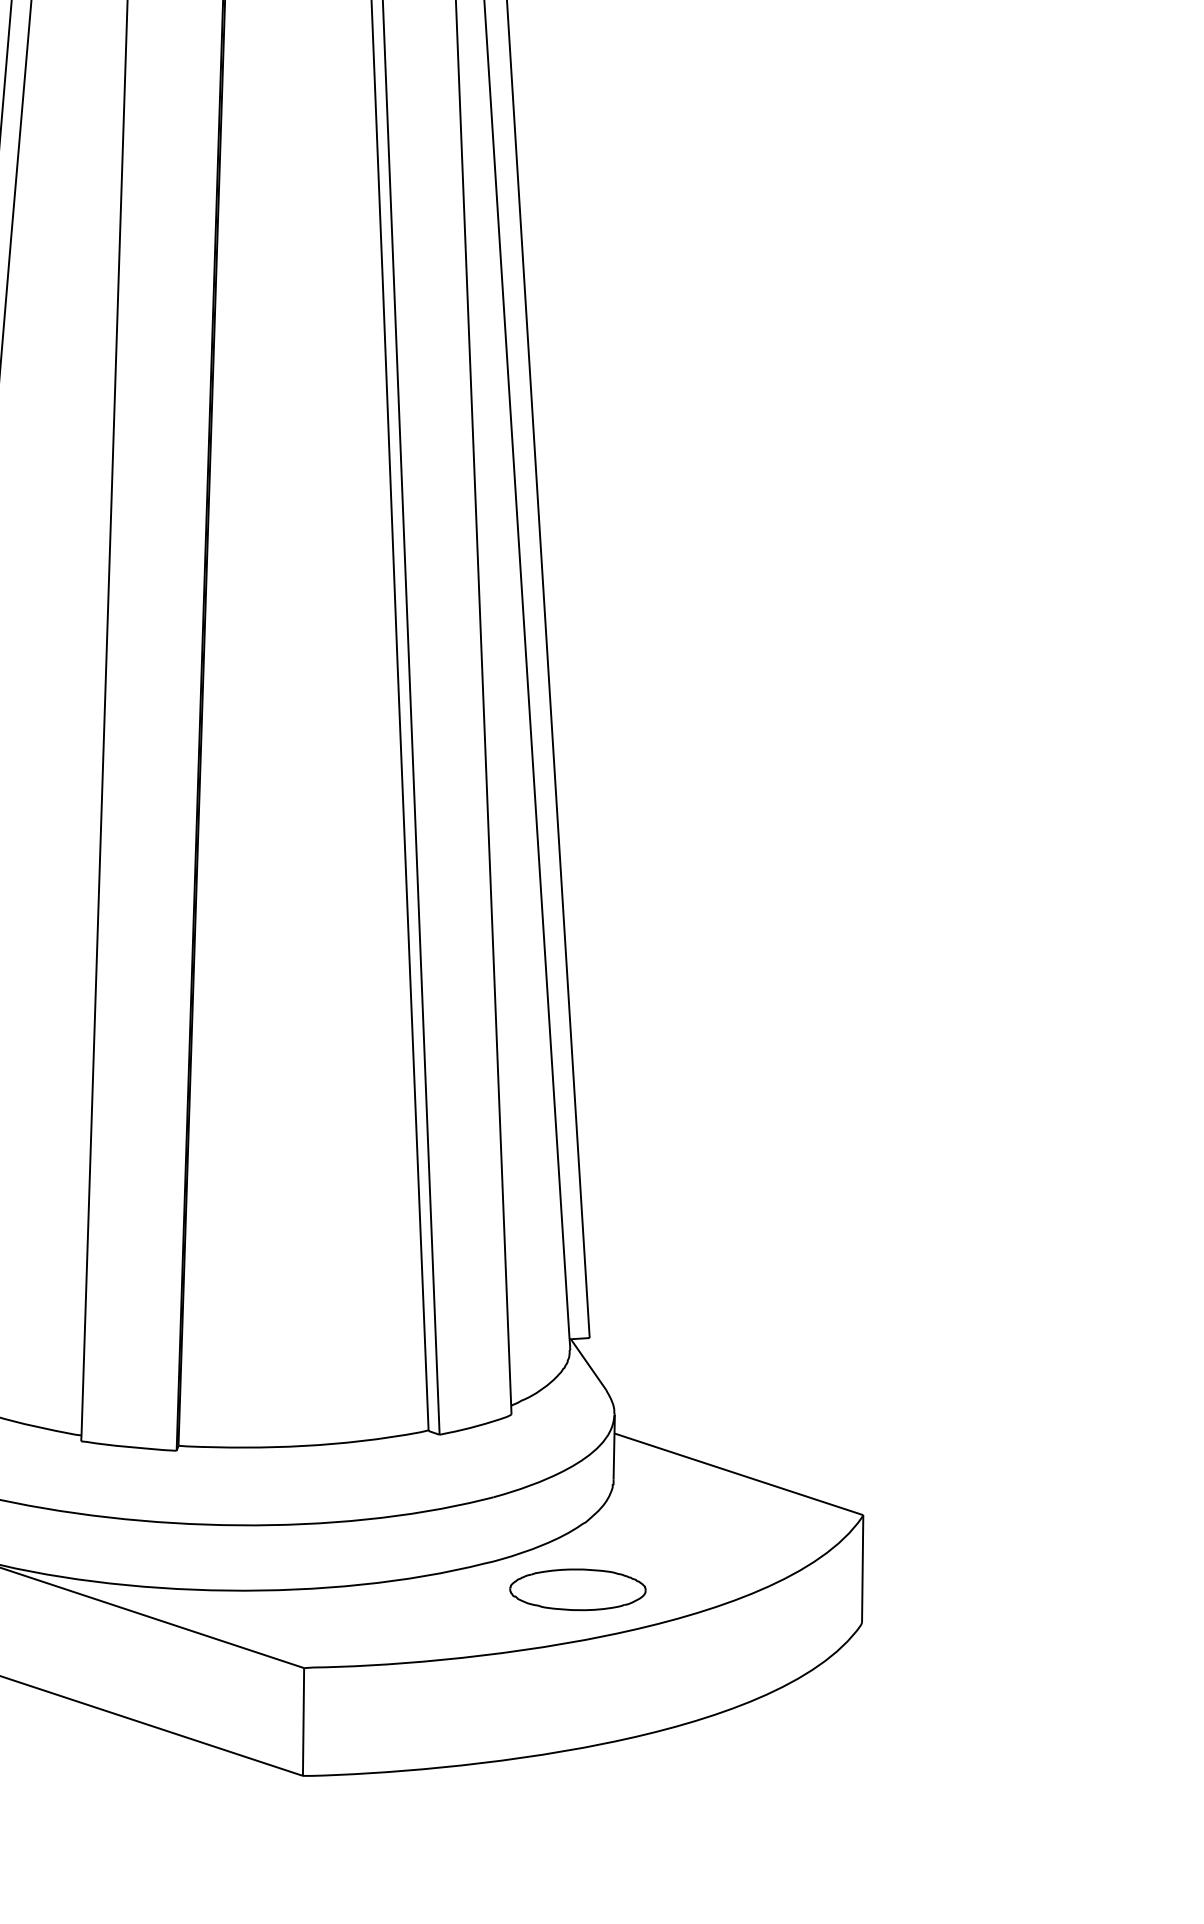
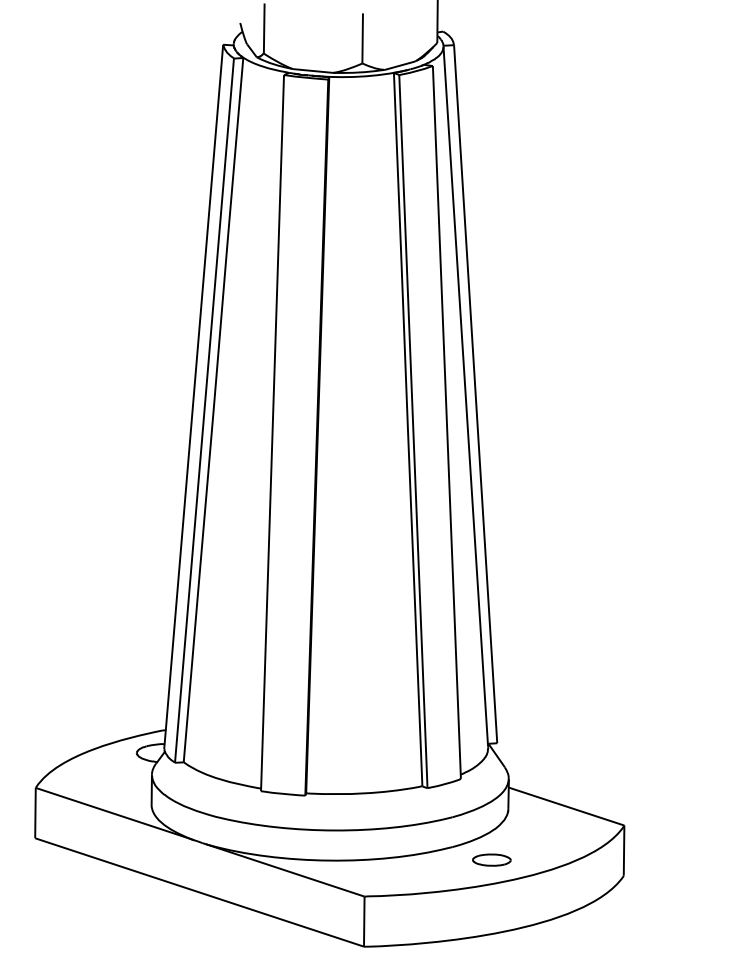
part: (577, 1588) -> (491, 859), size x0.6

